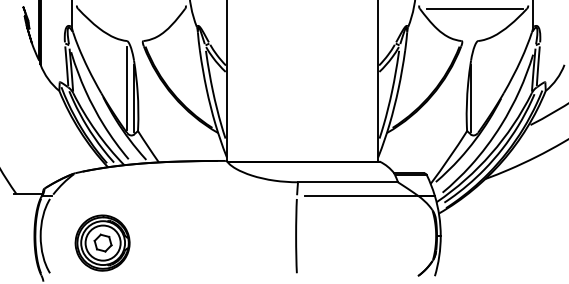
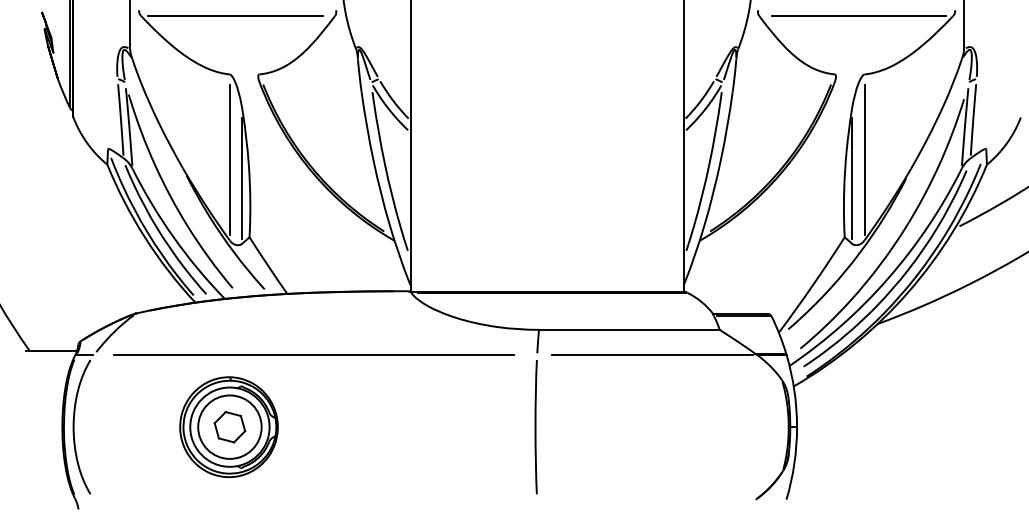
line: (129, 8) -> (234, 15), added
line: (478, 87) -> (865, 158), added
line: (173, 196) -> (313, 355), added
part: (102, 242) -> (228, 426), moved

